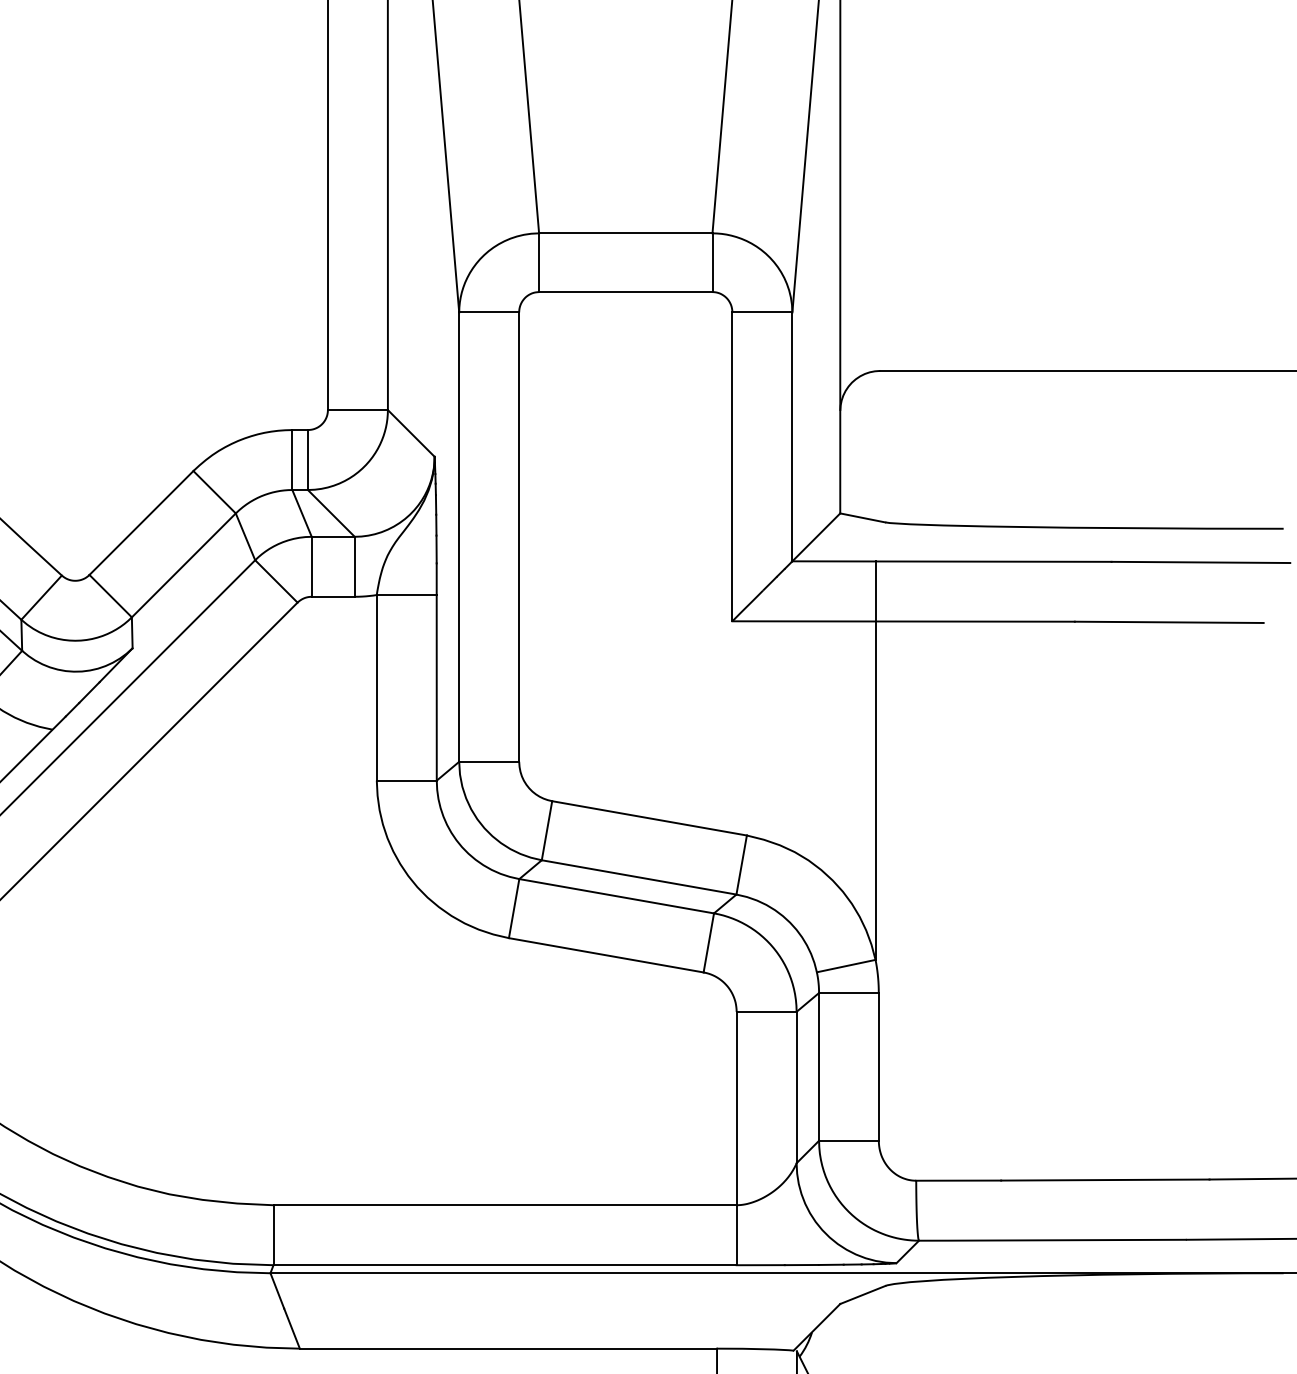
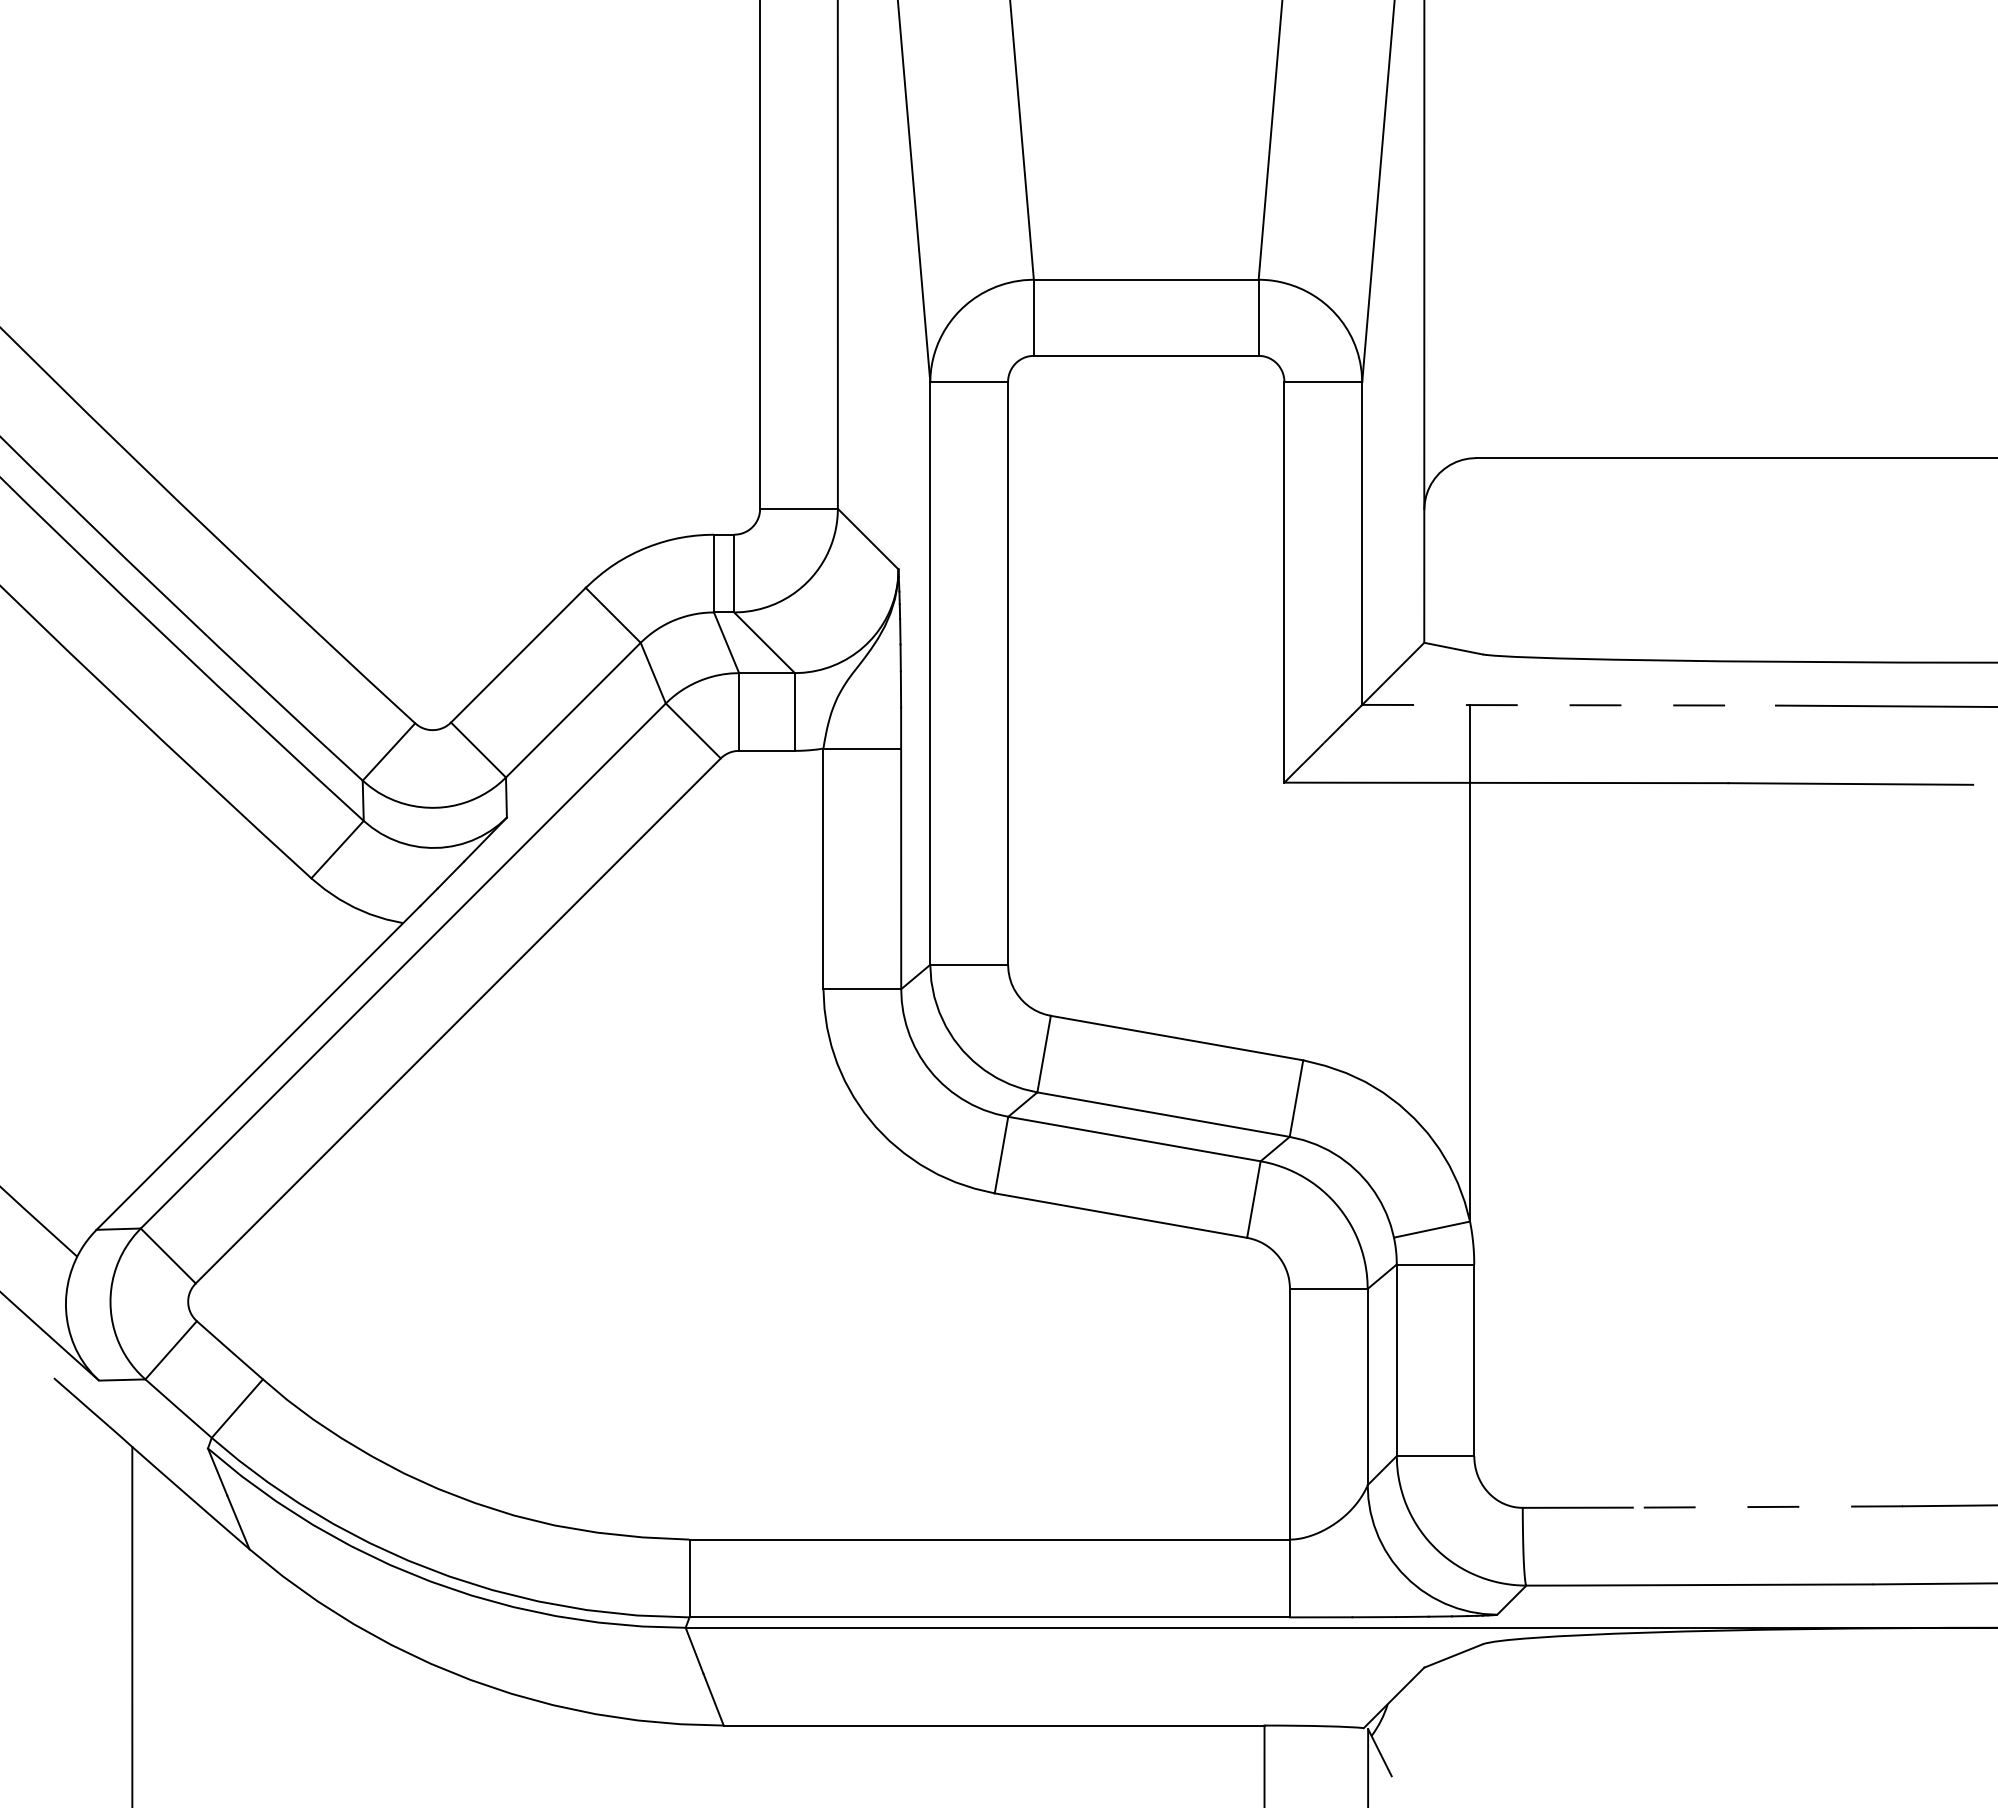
line: (952, 561) -> (1569, 705), solid -> dashed
line: (1105, 1179) -> (1767, 1506), solid -> dashed

